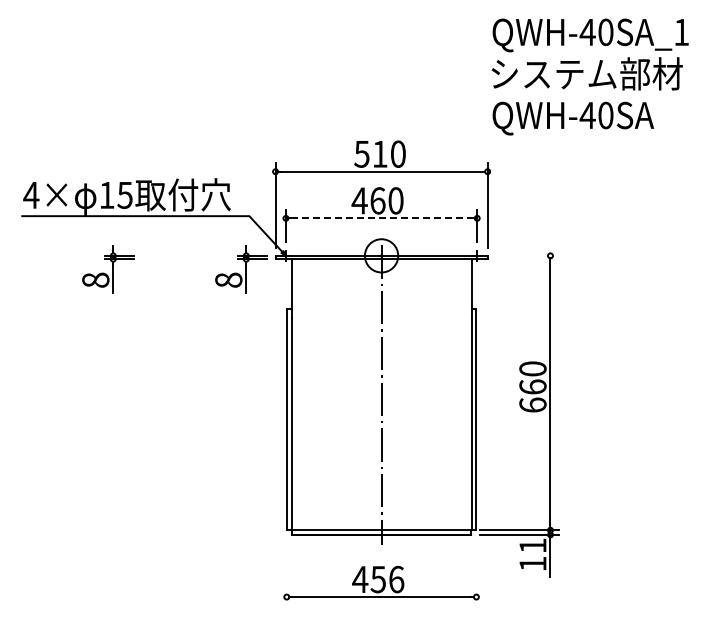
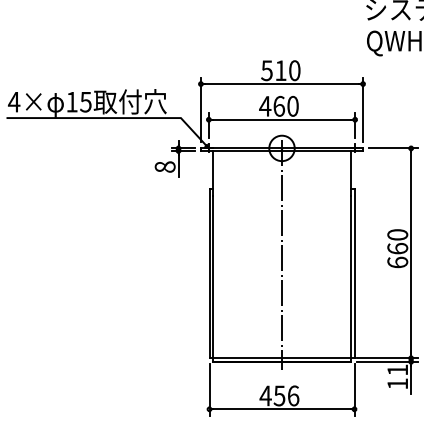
line: (381, 218) -> (281, 119), dashed -> solid
line: (526, 255) -> (392, 148), added
part: (108, 269) -> (73, 158), removed
line: (286, 571) -> (209, 389), added
line: (476, 571) -> (354, 389), added

